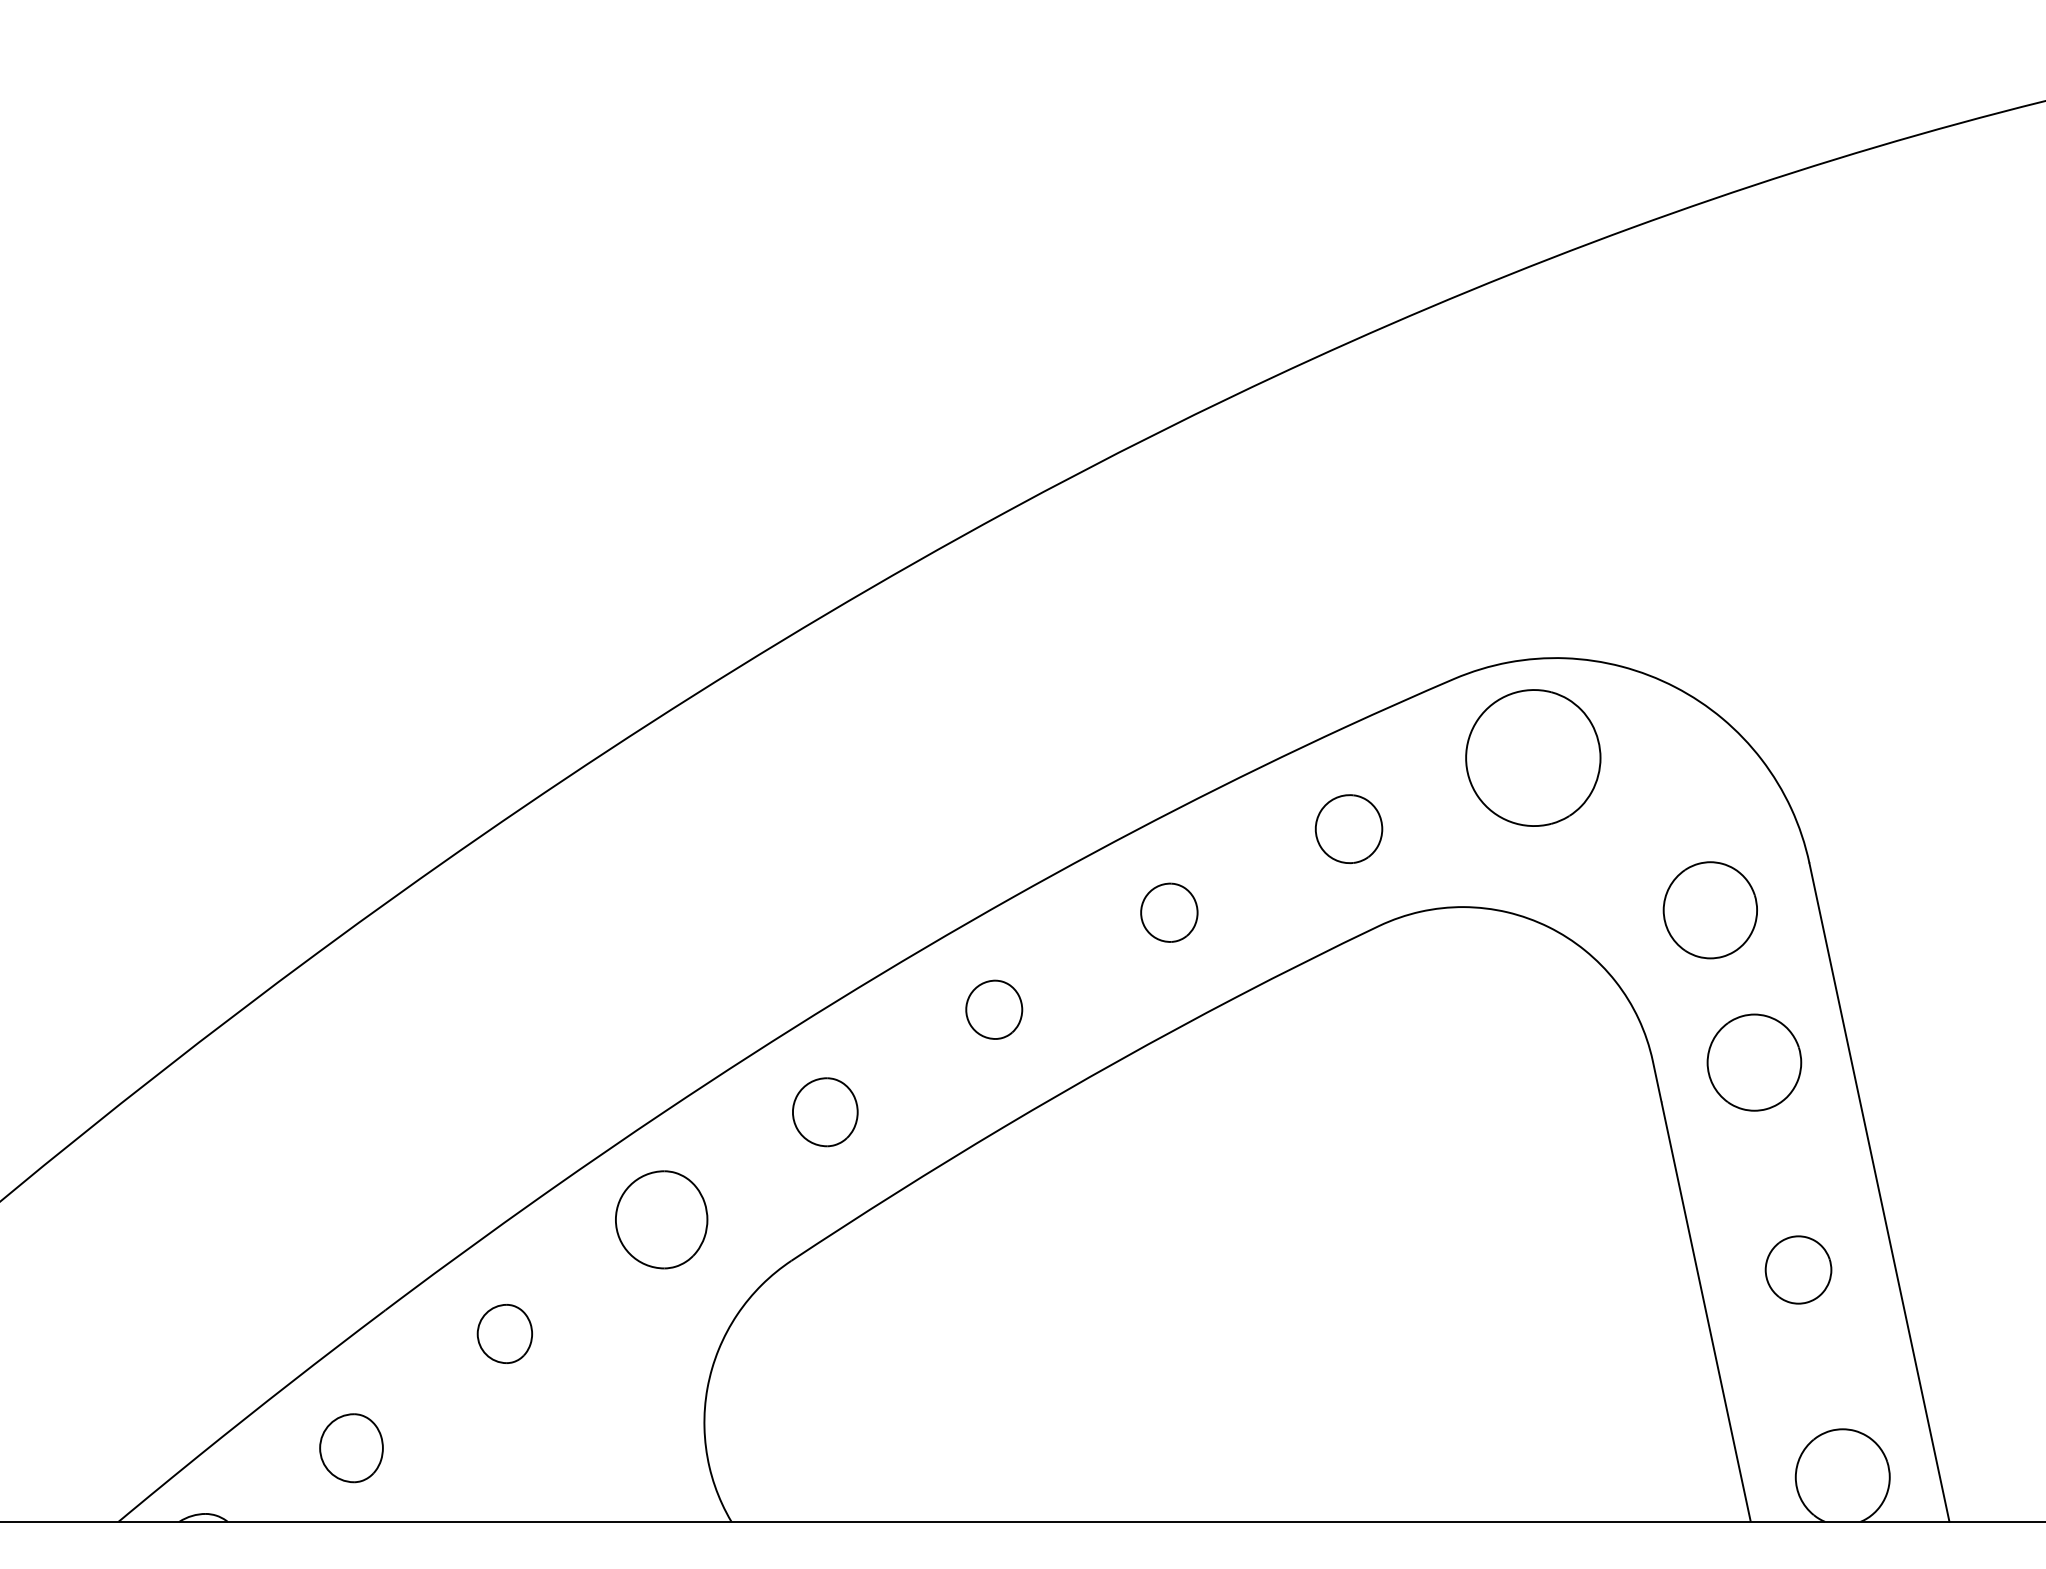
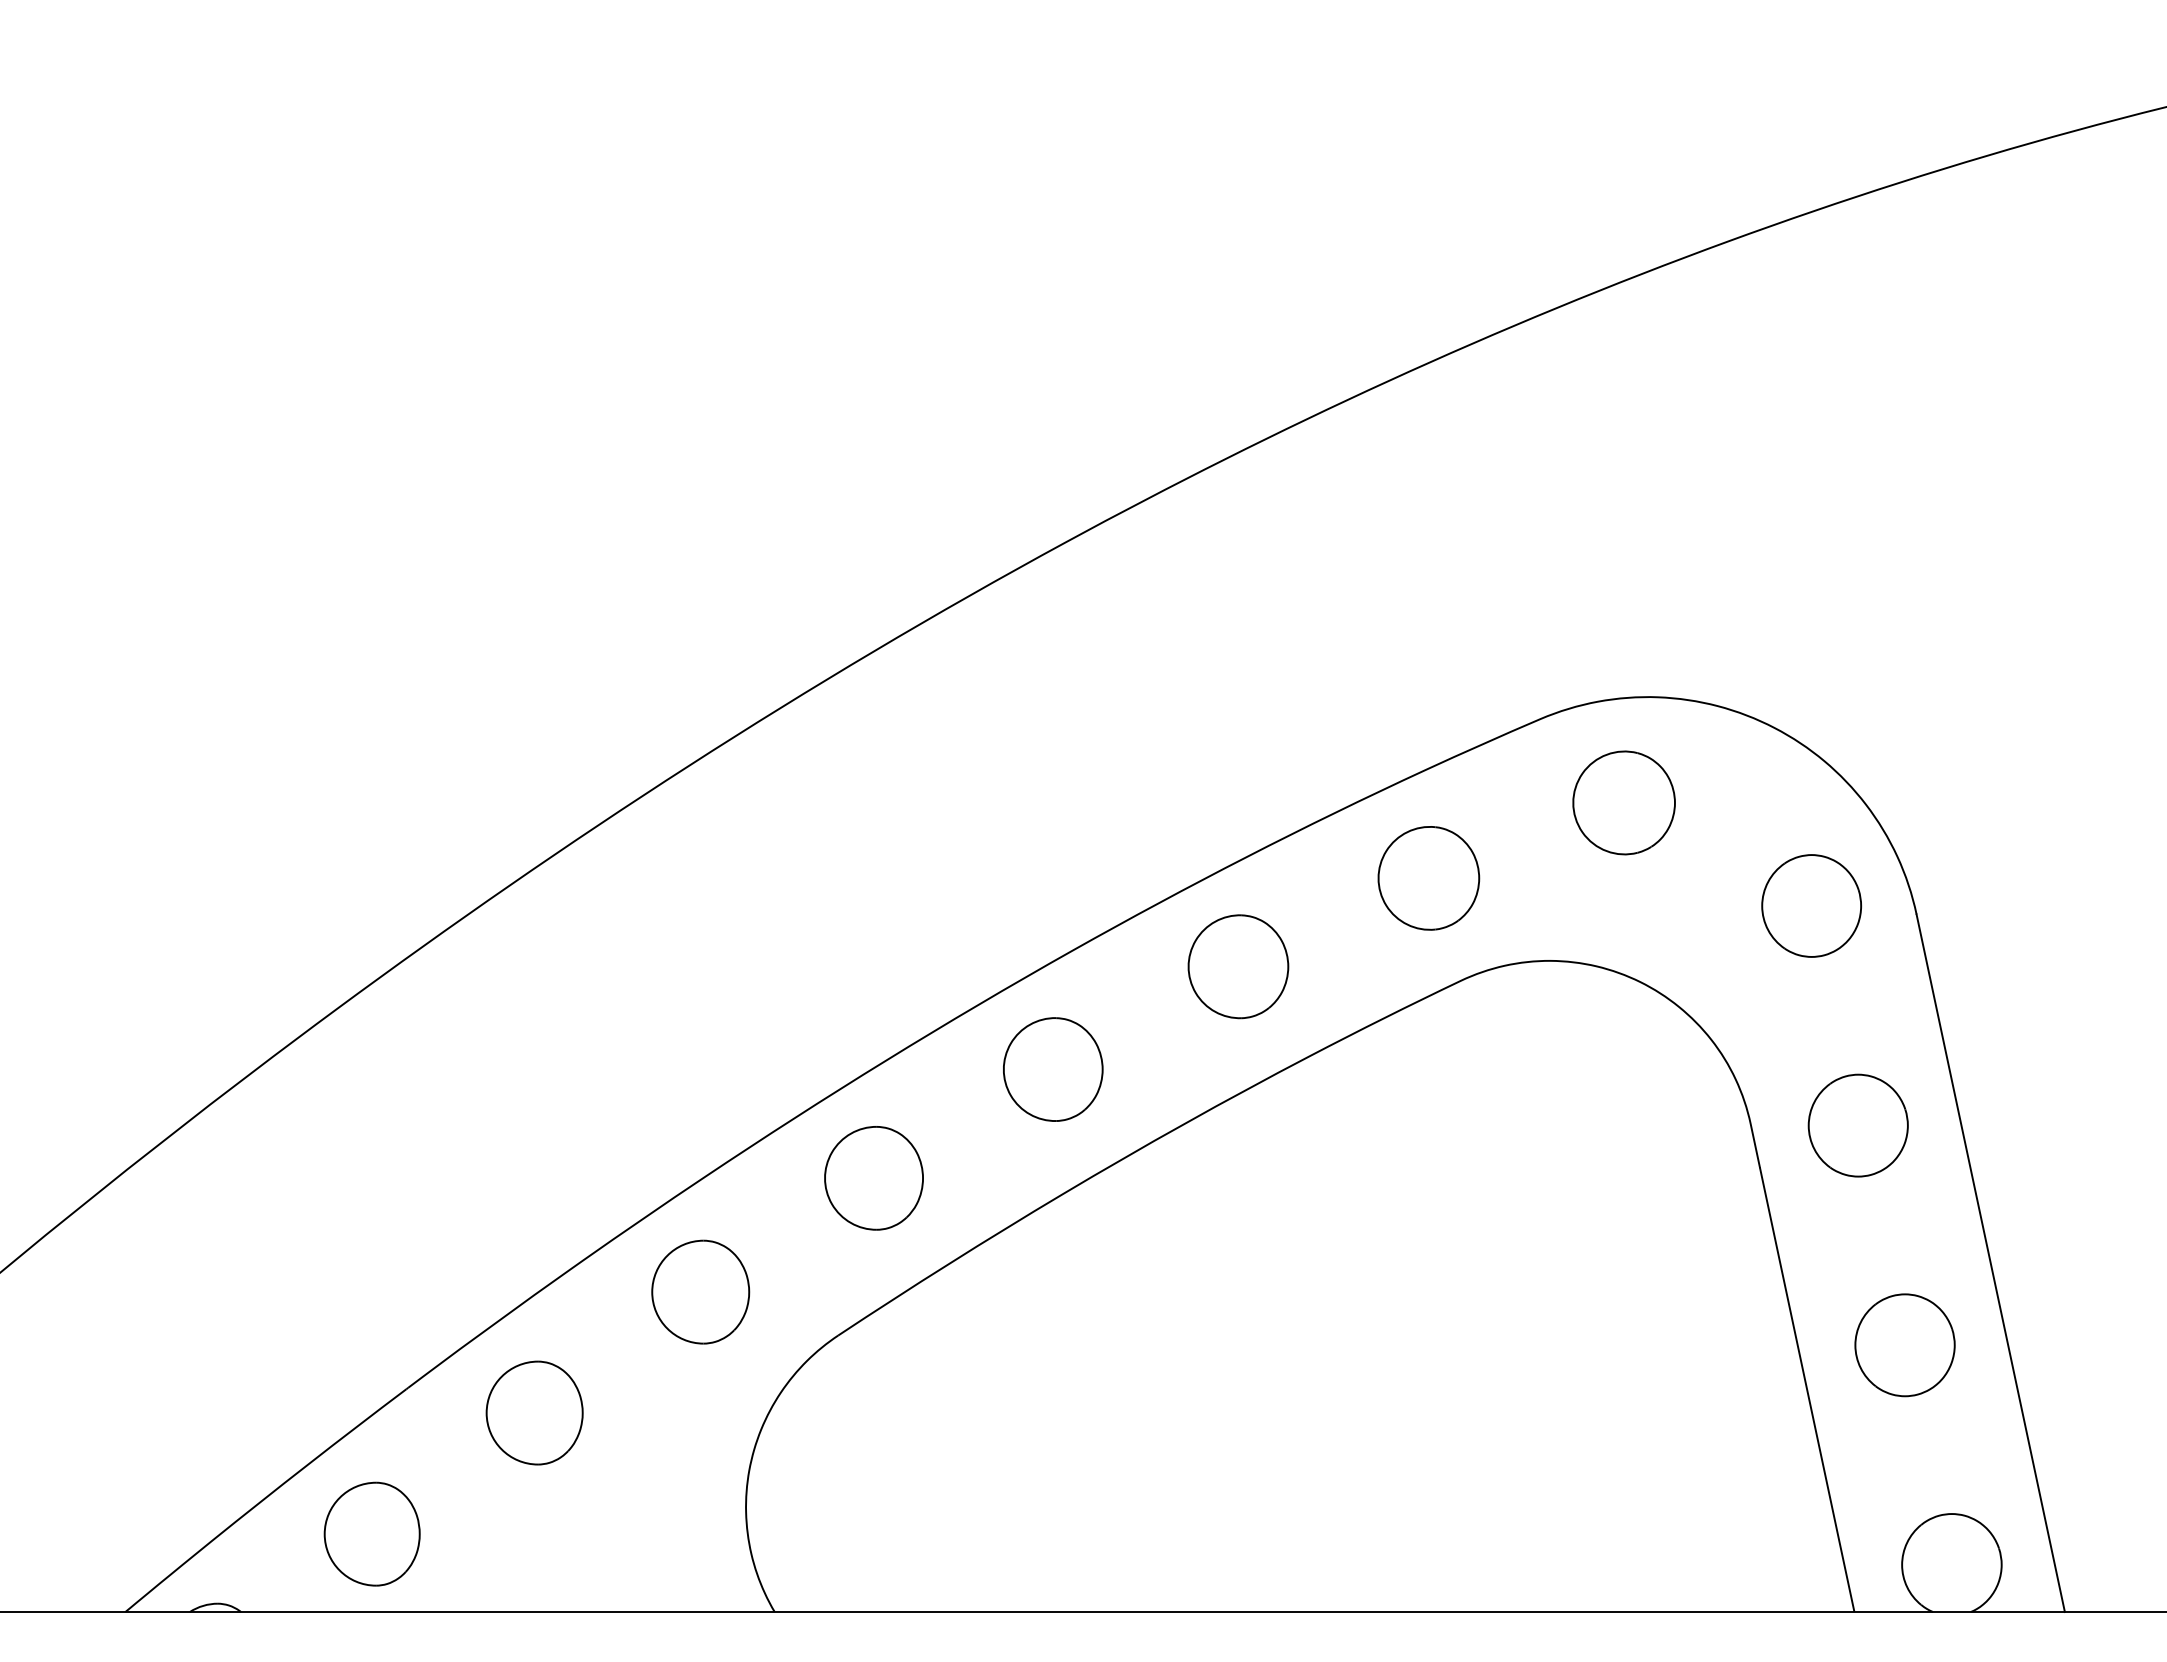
part: (1533, 757) -> (1624, 802), size x0.71
part: (1348, 828) -> (1428, 877), size x1.43
part: (1709, 910) -> (1810, 906), moved
part: (1169, 912) -> (1238, 966), size x1.67
part: (993, 1009) -> (1052, 1069), size x1.67
part: (825, 1111) -> (874, 1177), size x1.43
part: (1798, 1269) -> (1904, 1344), size x1.43
part: (504, 1333) -> (534, 1412), size x1.67
part: (351, 1447) -> (372, 1533), size x1.43

